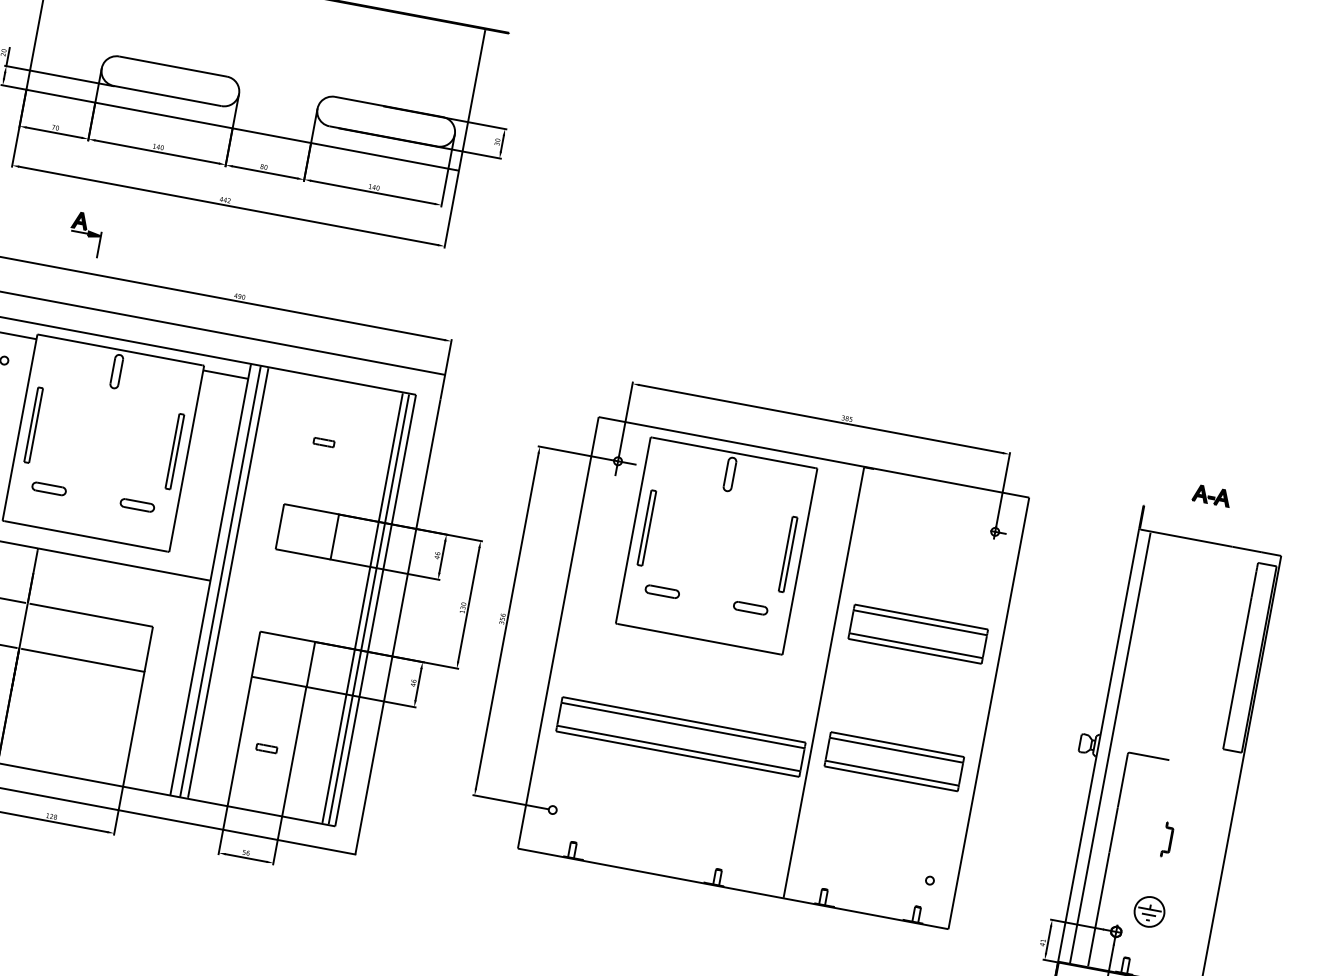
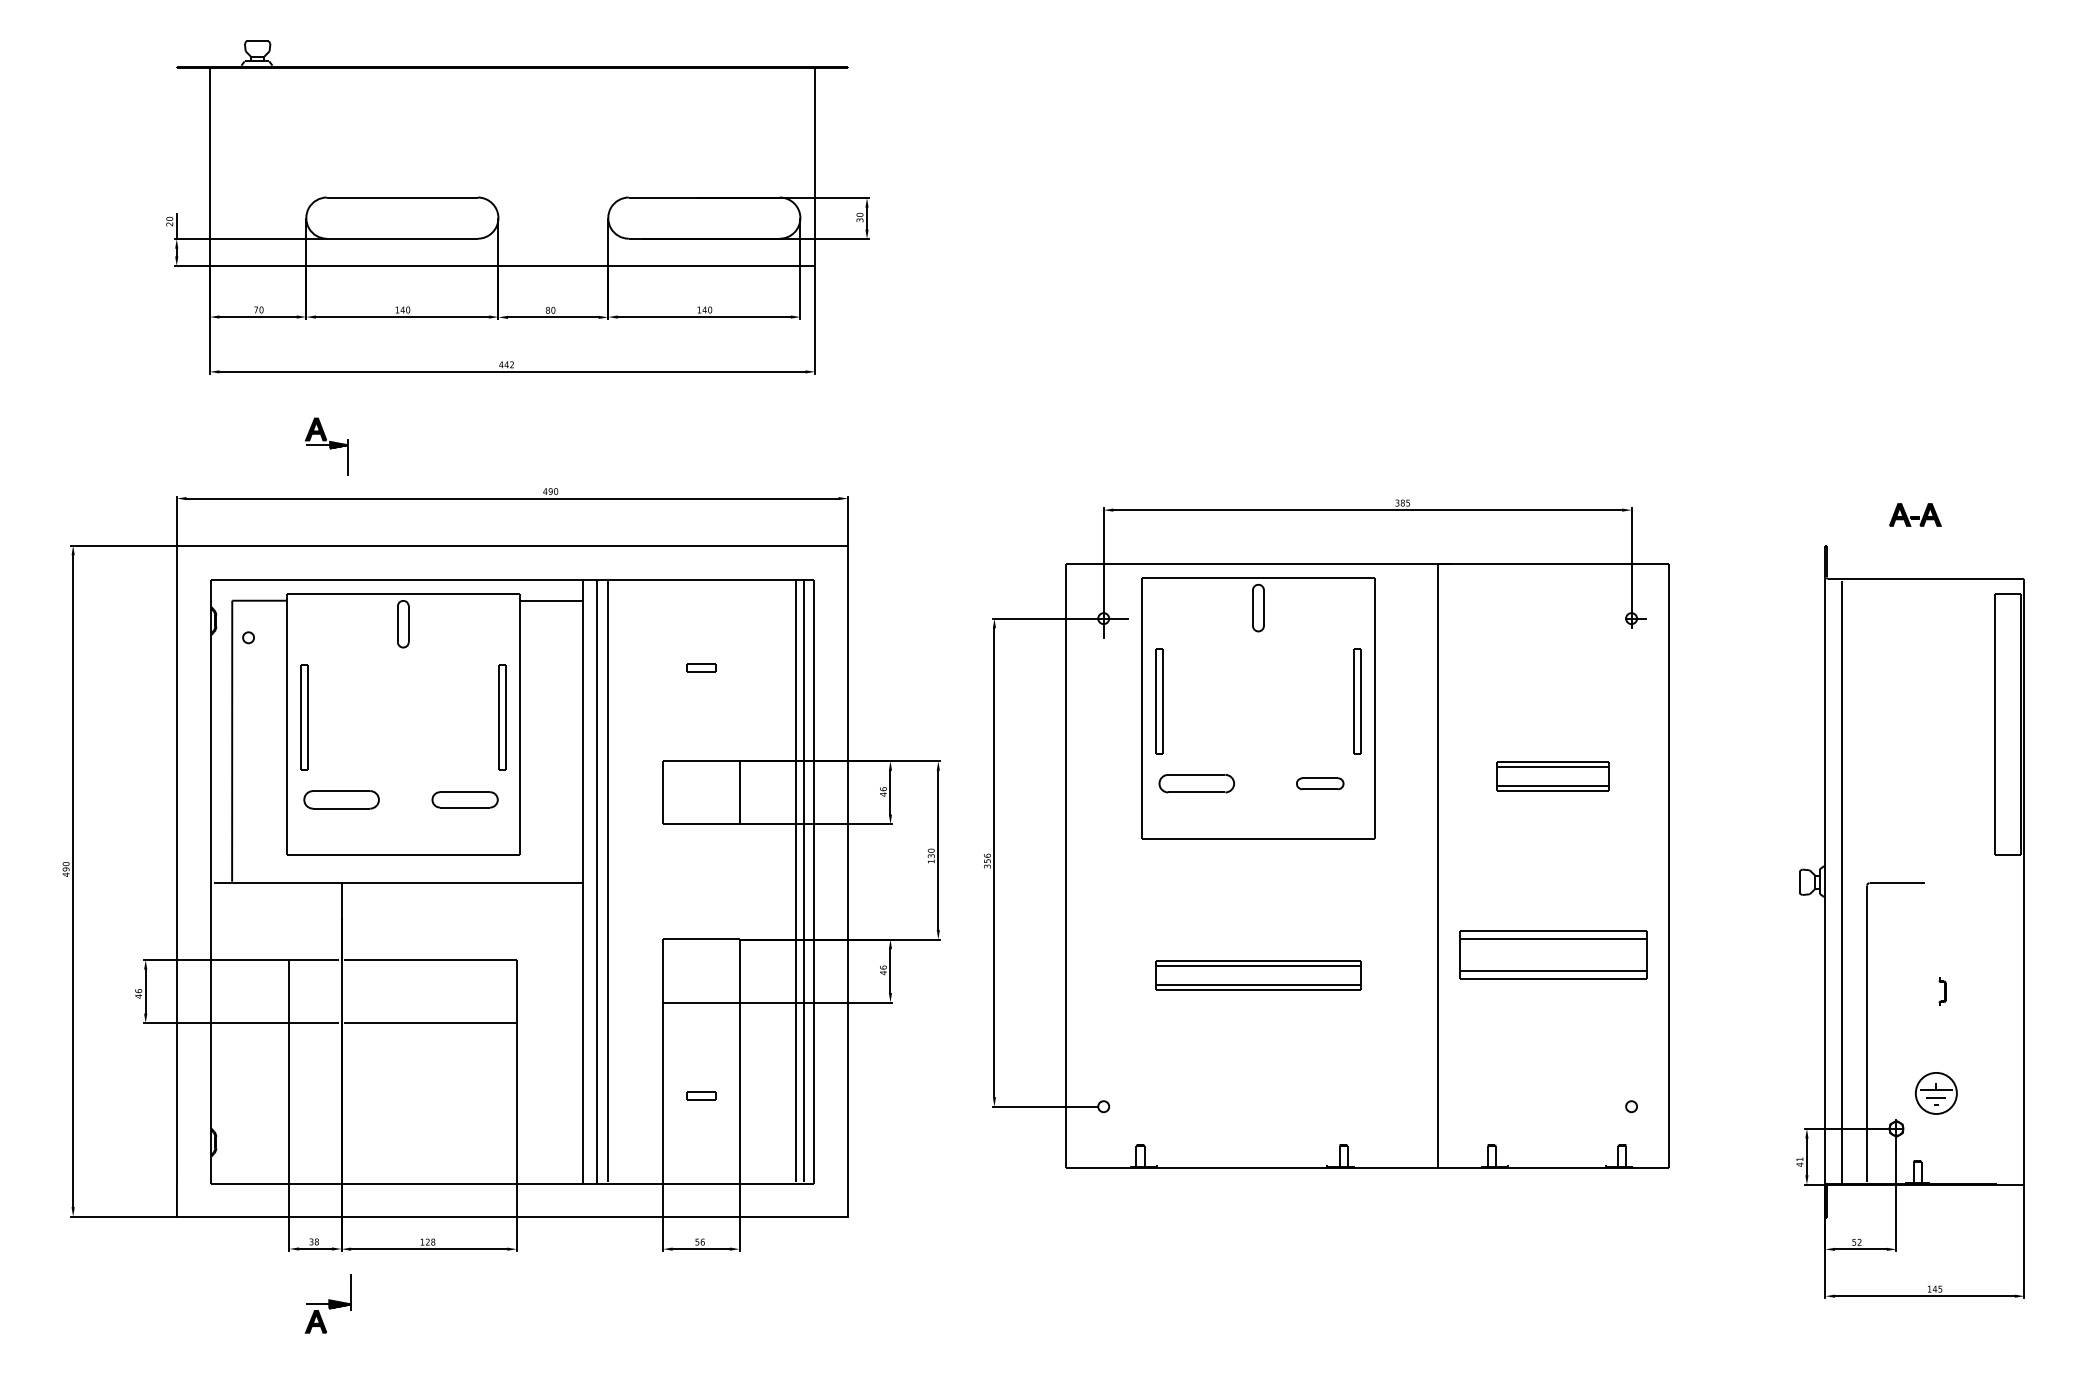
part: (49, 488) -> (341, 799), size x1.6
part: (137, 505) -> (464, 799), size x1.4
part: (662, 591) -> (1196, 783), size x1.6
part: (918, 633) -> (1553, 775), size x0.6
part: (680, 737) -> (1258, 975), size x0.6
part: (1167, 839) -> (1942, 991), size x0.6

